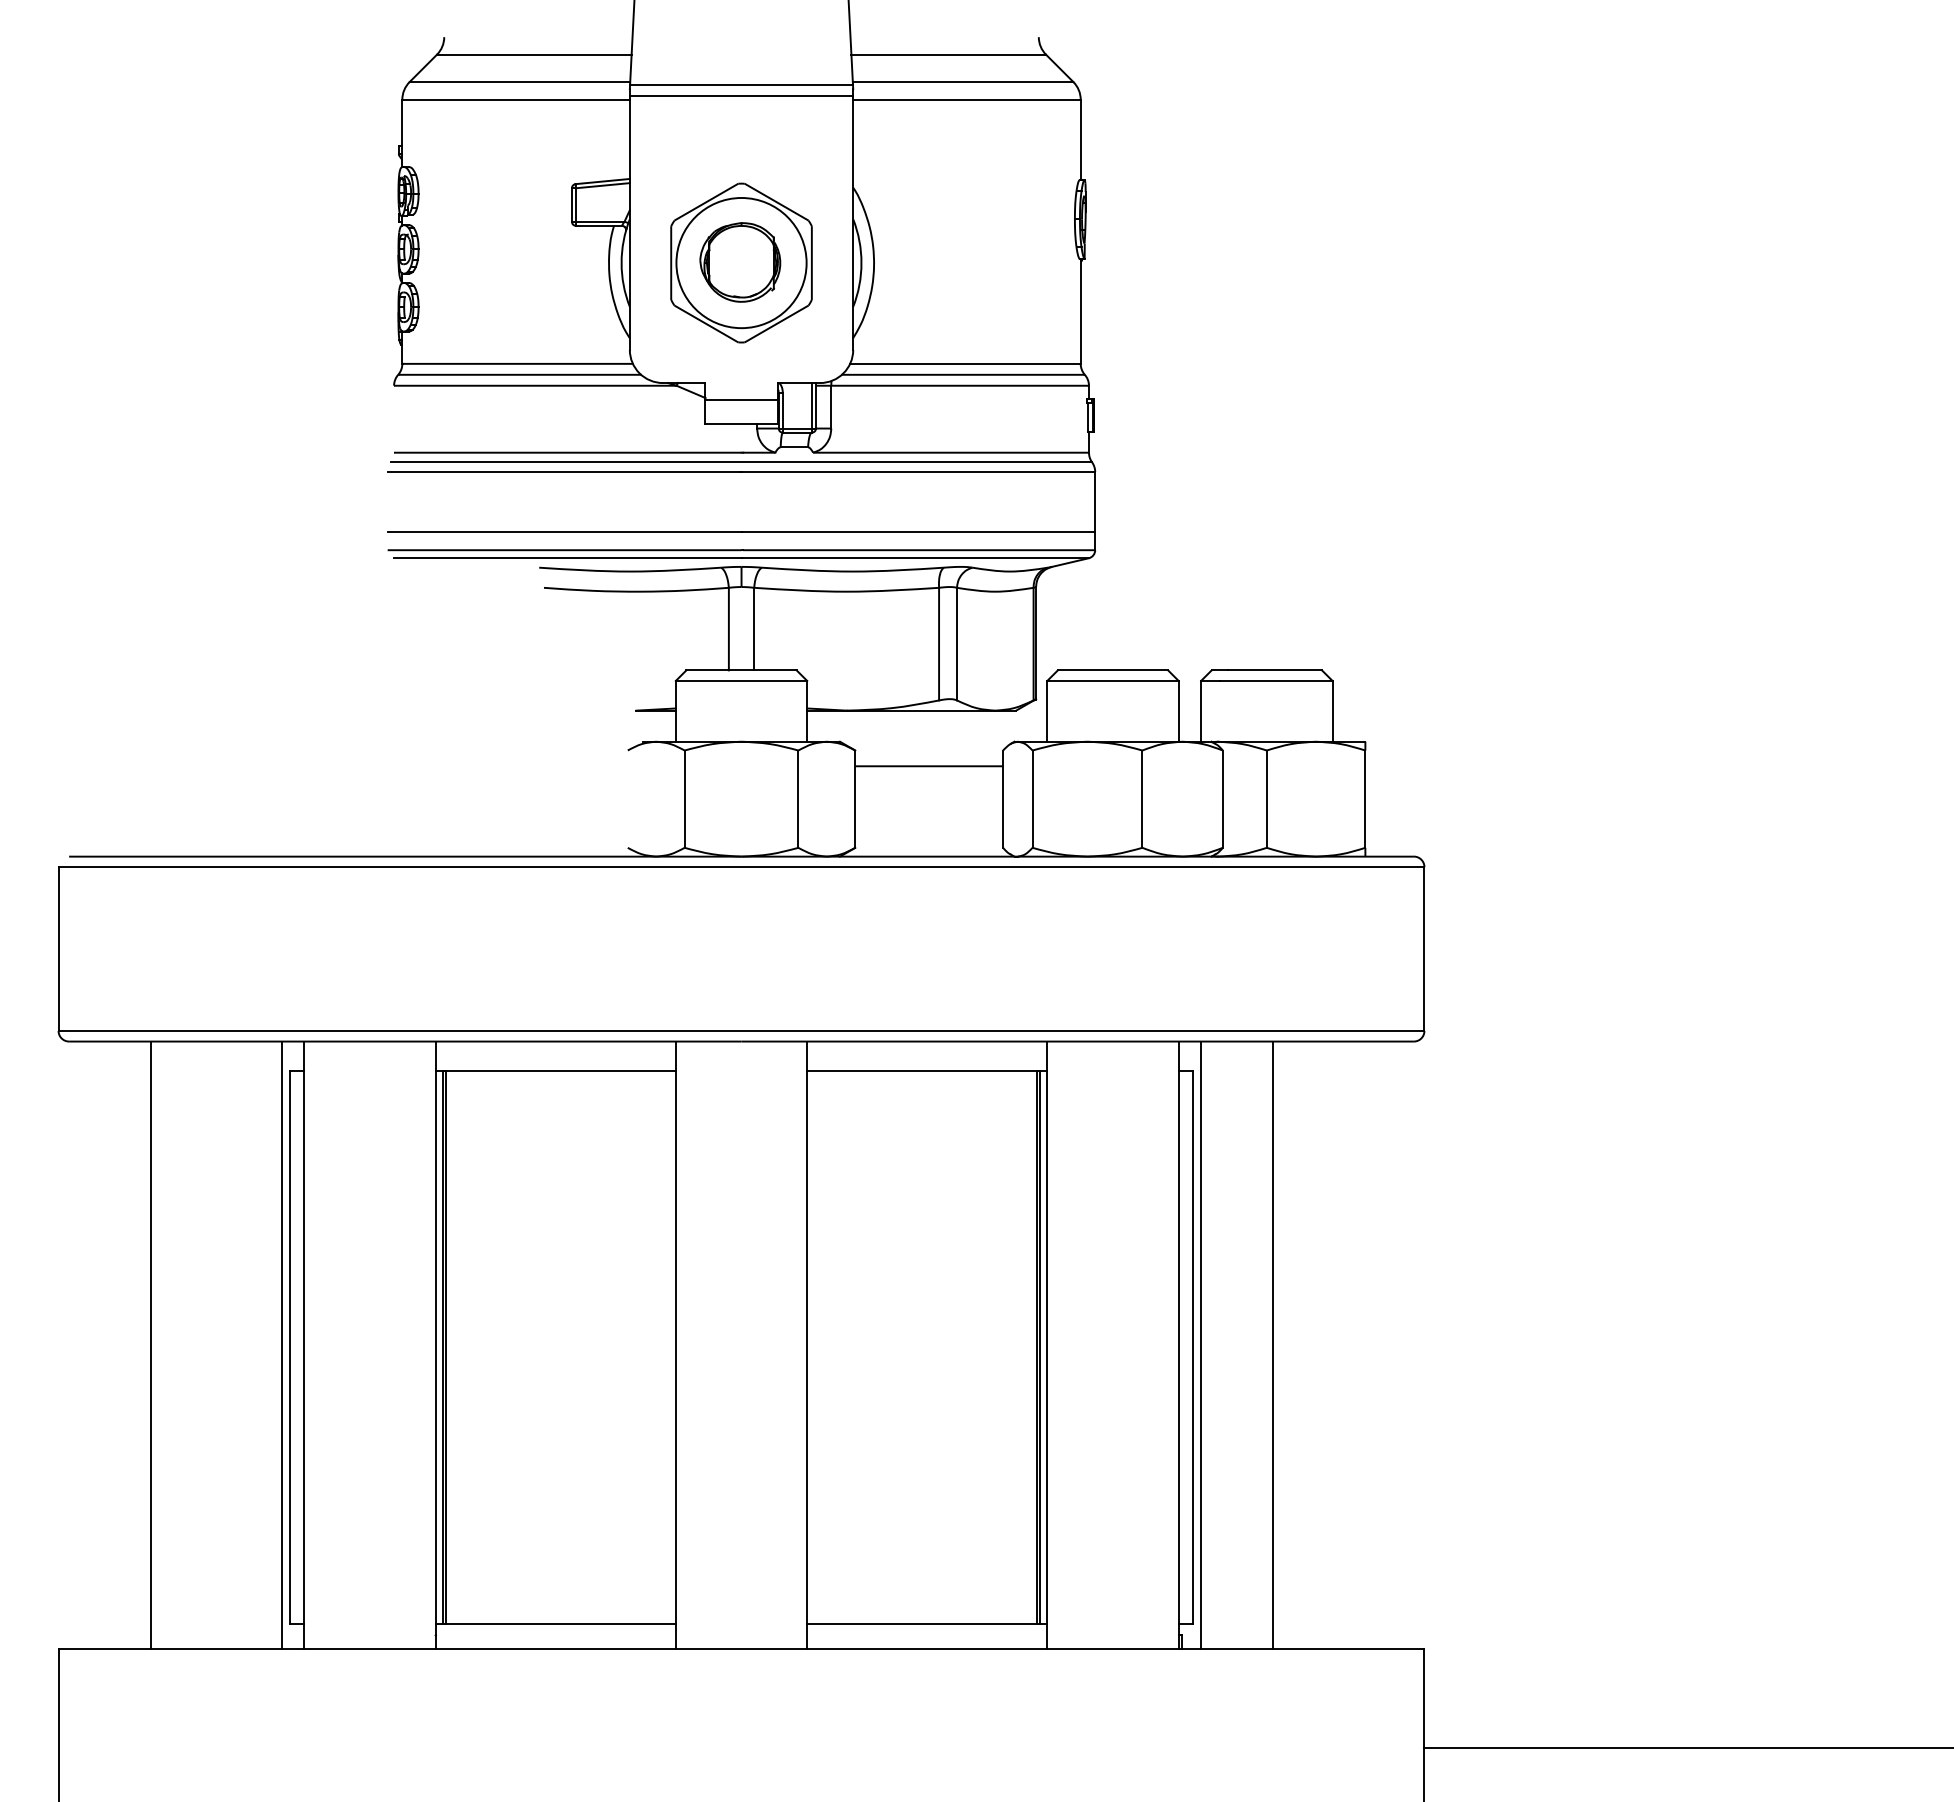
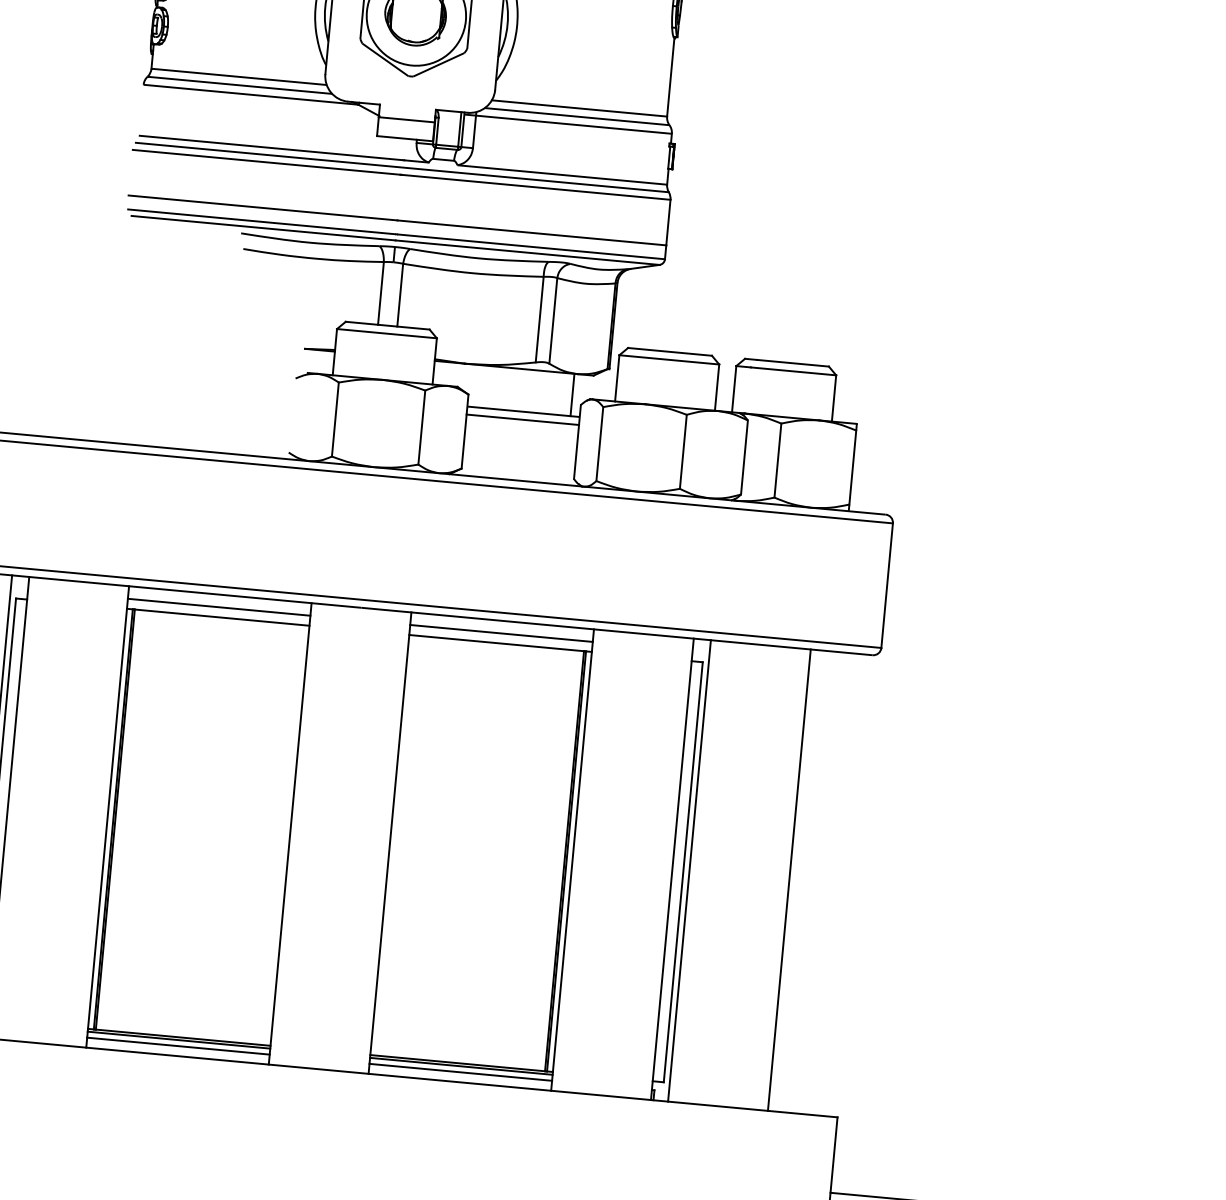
line: (990, 738) -> (572, 395), added
line: (929, 776) -> (523, 419), added
line: (555, 1058) -> (218, 607), added
line: (927, 1058) -> (501, 633), added
line: (1272, 1344) -> (789, 879), moved
line: (555, 1627) -> (178, 1040), added
line: (927, 1627) -> (461, 1066), added
line: (555, 1635) -> (178, 1046), added
line: (927, 1635) -> (460, 1072), added

